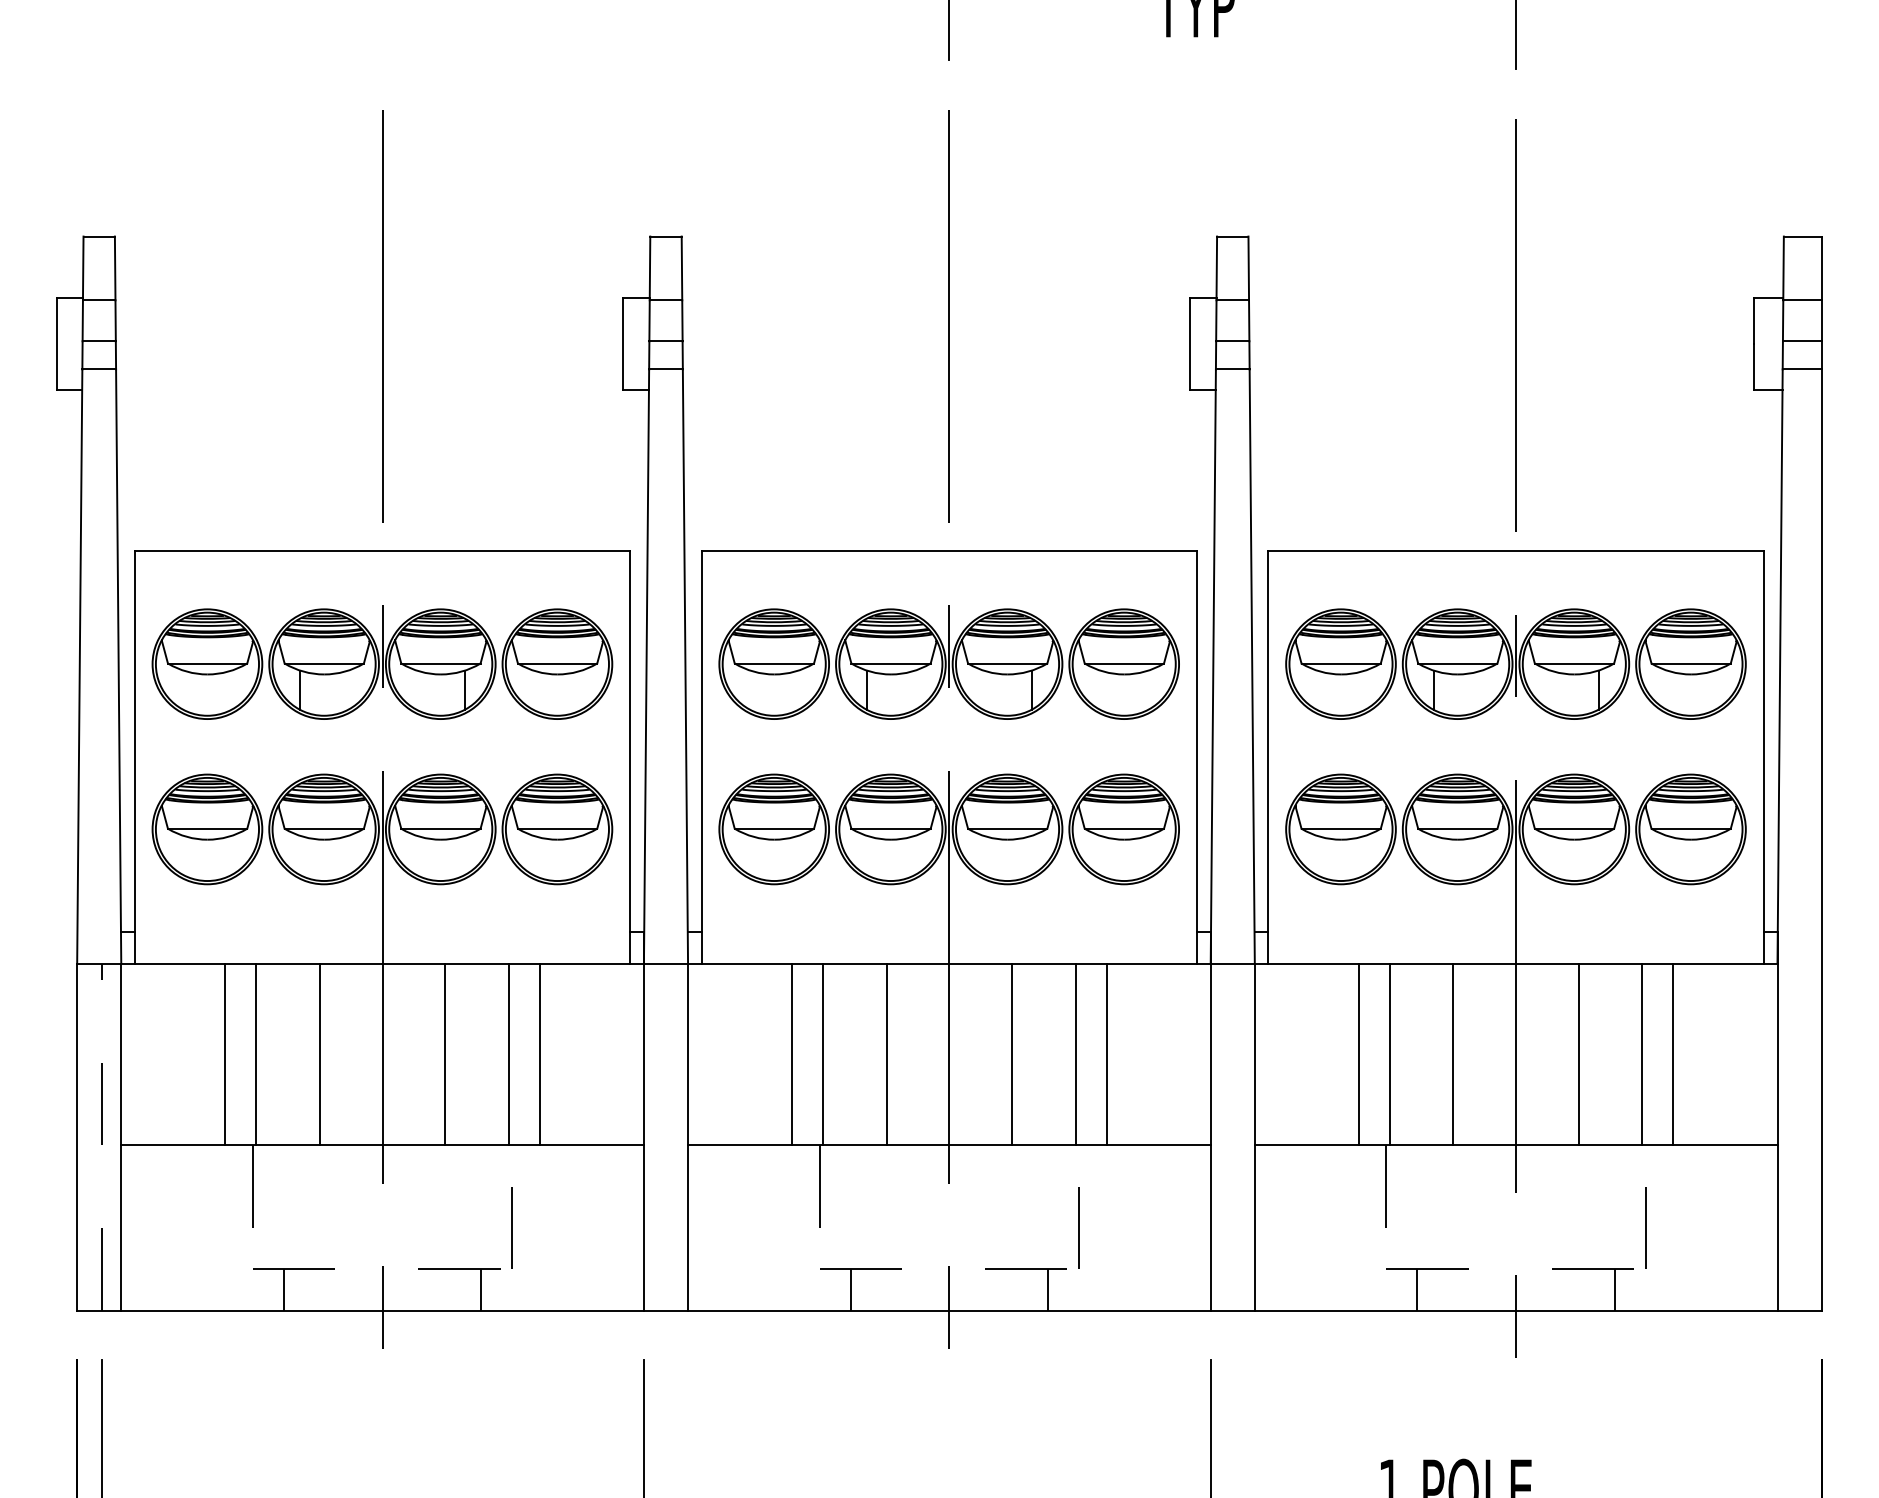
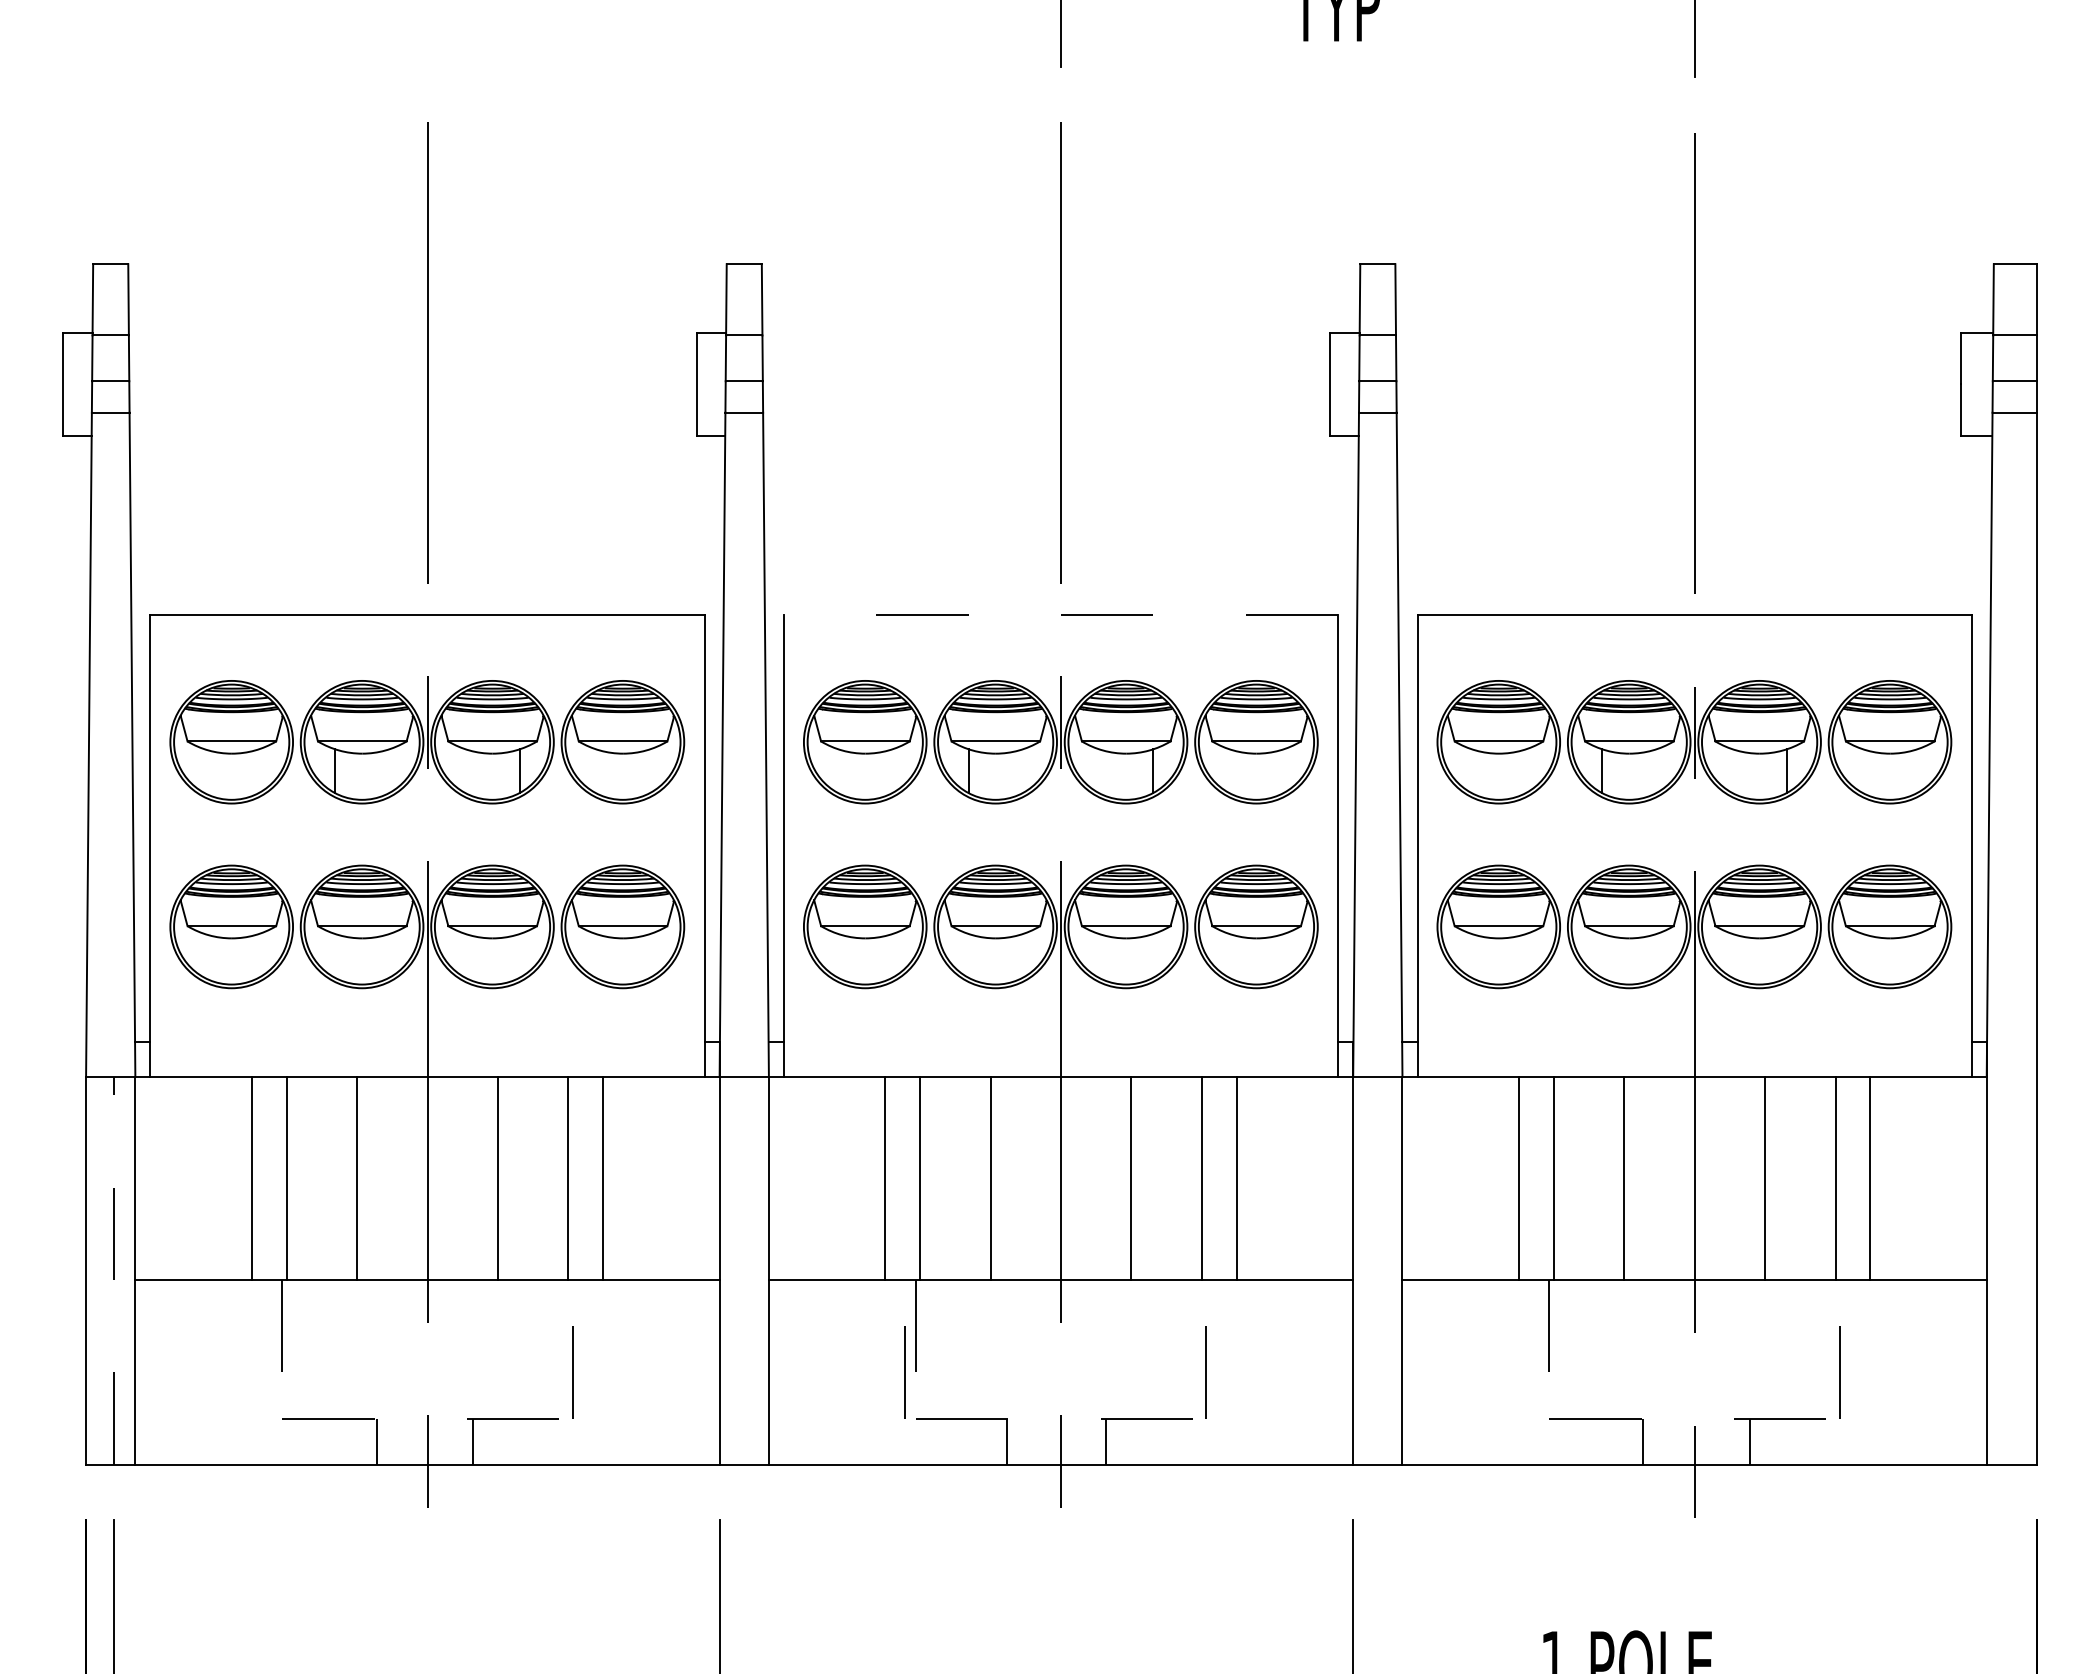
line: (948, 550) -> (1060, 615), solid -> dashed
line: (809, 1228) -> (904, 1372), added
line: (284, 1289) -> (377, 1441), moved
line: (481, 1289) -> (472, 1441), moved
line: (850, 1289) -> (1006, 1441), moved
line: (1048, 1289) -> (1105, 1441), moved
line: (1417, 1289) -> (1643, 1441), moved
line: (1615, 1289) -> (1750, 1441), moved

